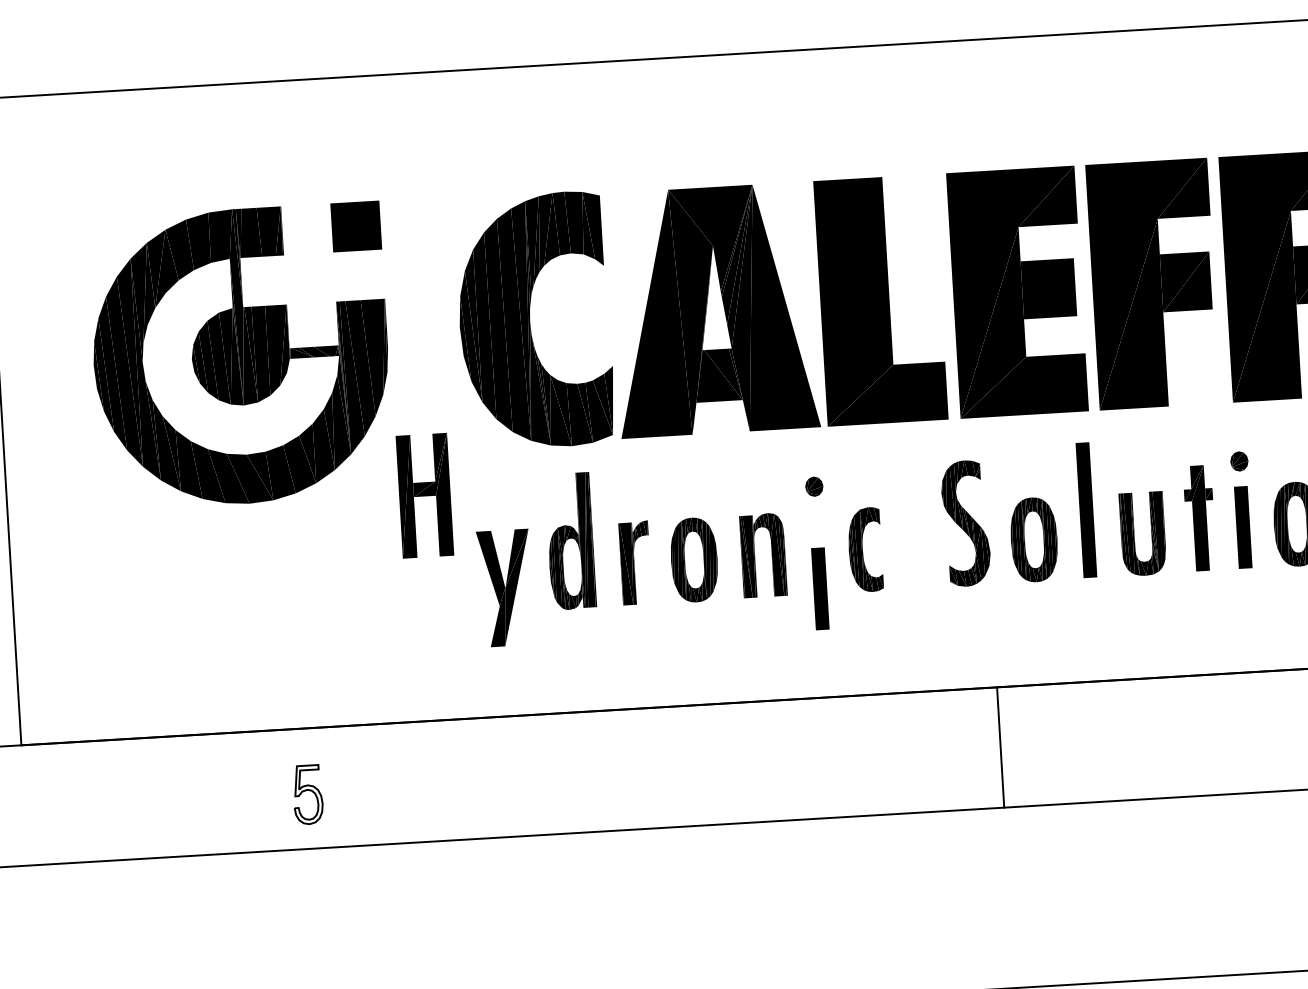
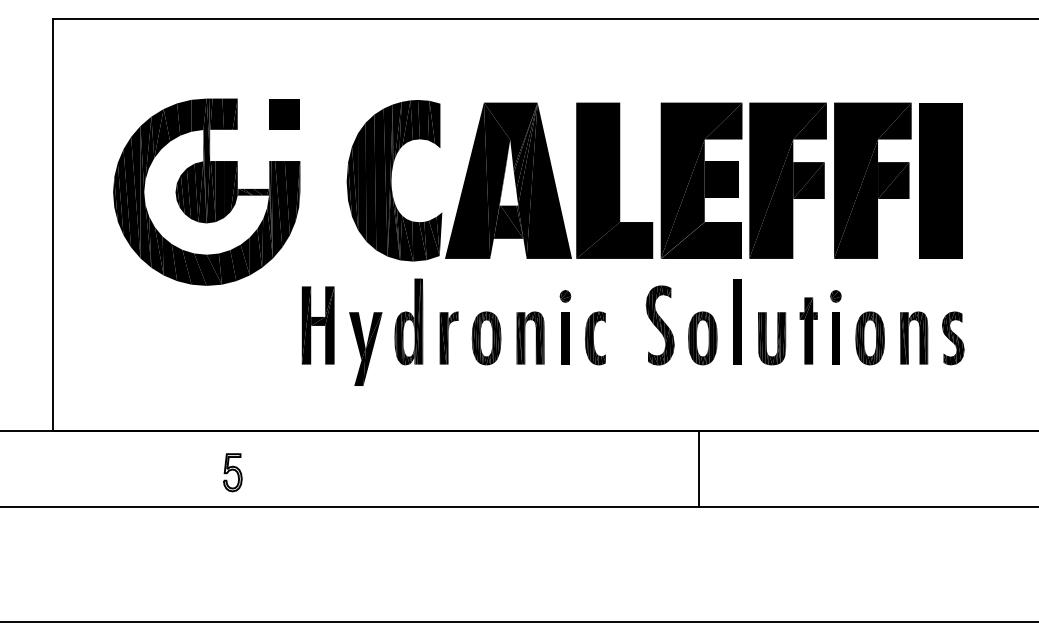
part: (423, 495) -> (317, 325), moved
part: (820, 588) -> (565, 338), moved
line: (1000, 747) -> (698, 468), moved

